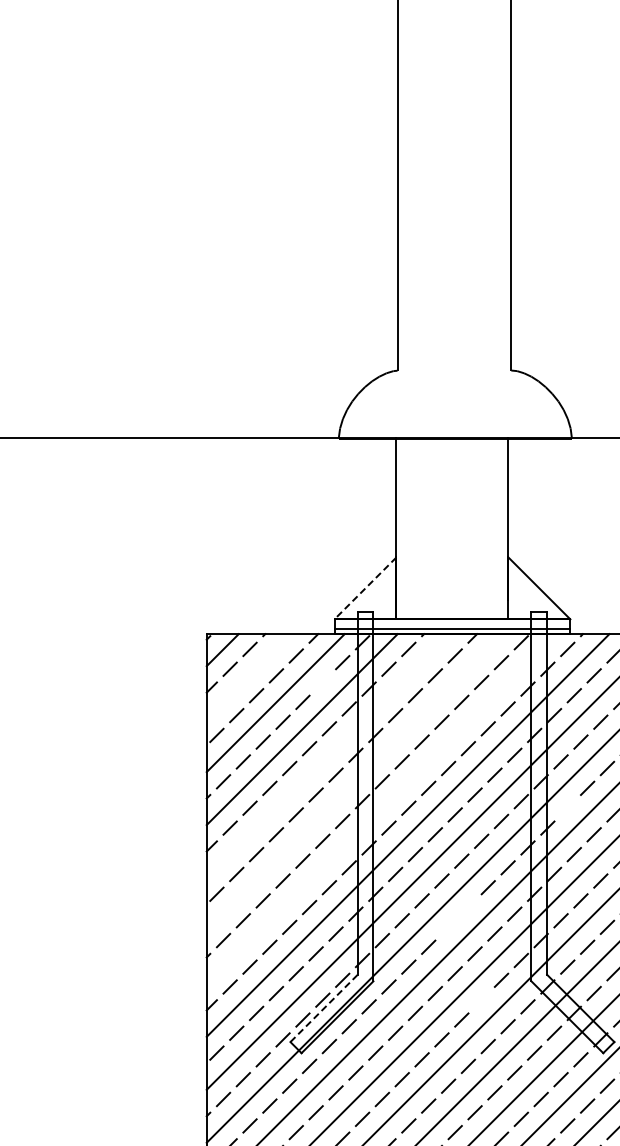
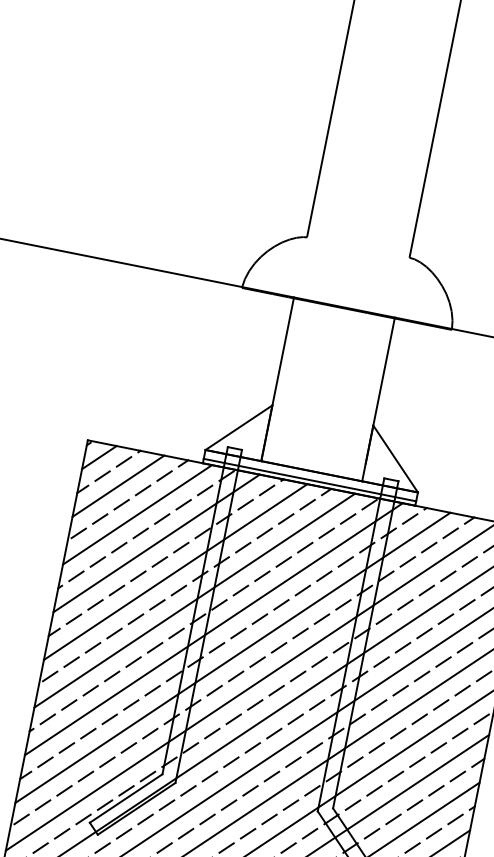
line: (365, 588) -> (239, 427), dashed -> solid
line: (248, 676) -> (117, 485), added
line: (322, 682) -> (183, 504), added
line: (328, 756) -> (175, 572), added
line: (354, 782) -> (194, 600), added
line: (567, 807) -> (381, 661), added
line: (381, 808) -> (213, 628), added
line: (460, 914) -> (265, 738), added
line: (481, 999) -> (269, 818), added
line: (324, 1008) -> (126, 798), dashed -> solid

